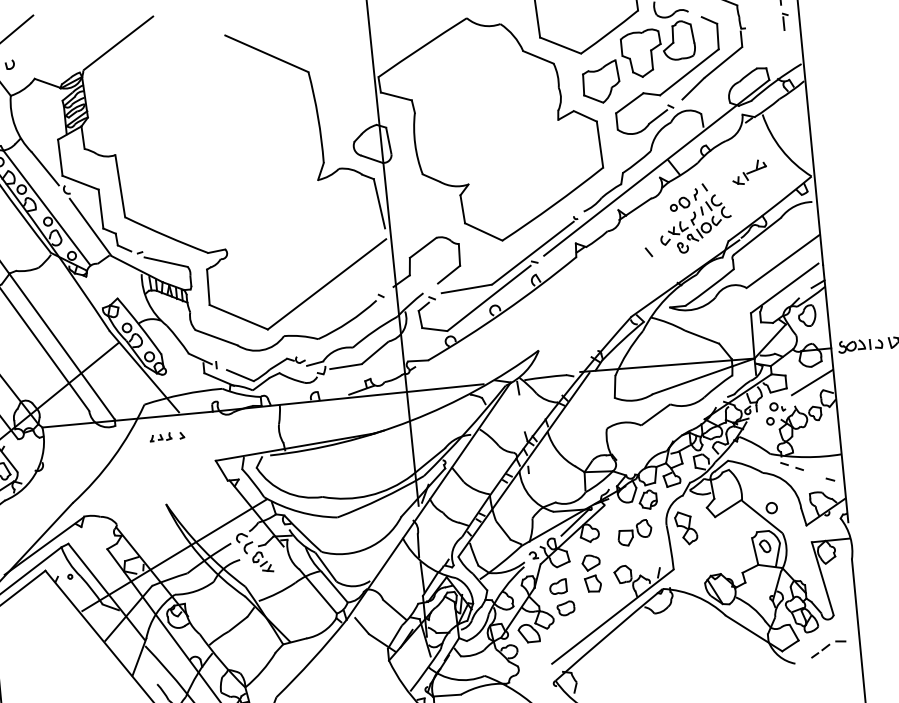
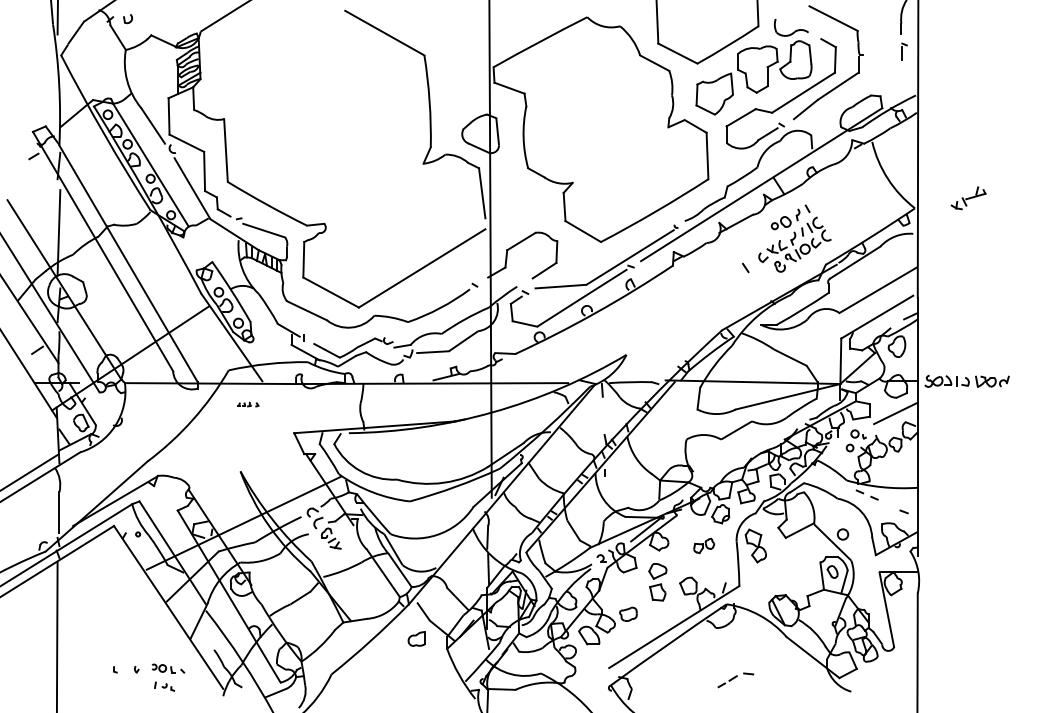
part: (749, 172) -> (968, 198), moved
part: (167, 436) -> (248, 404), size x0.6
part: (634, 532) -> (703, 545), size x0.6
part: (557, 586) -> (416, 638), moved
part: (828, 649) -> (735, 680), moved

